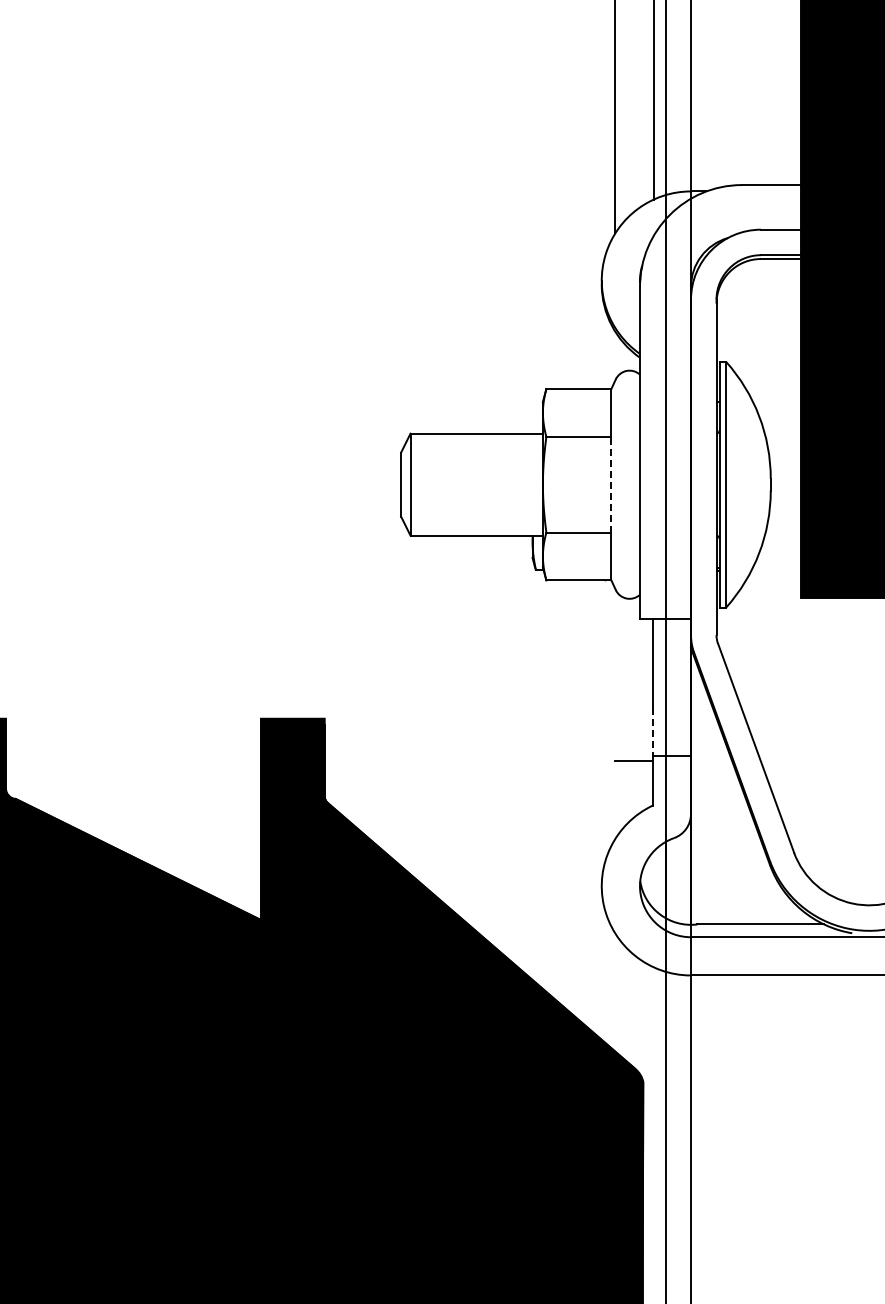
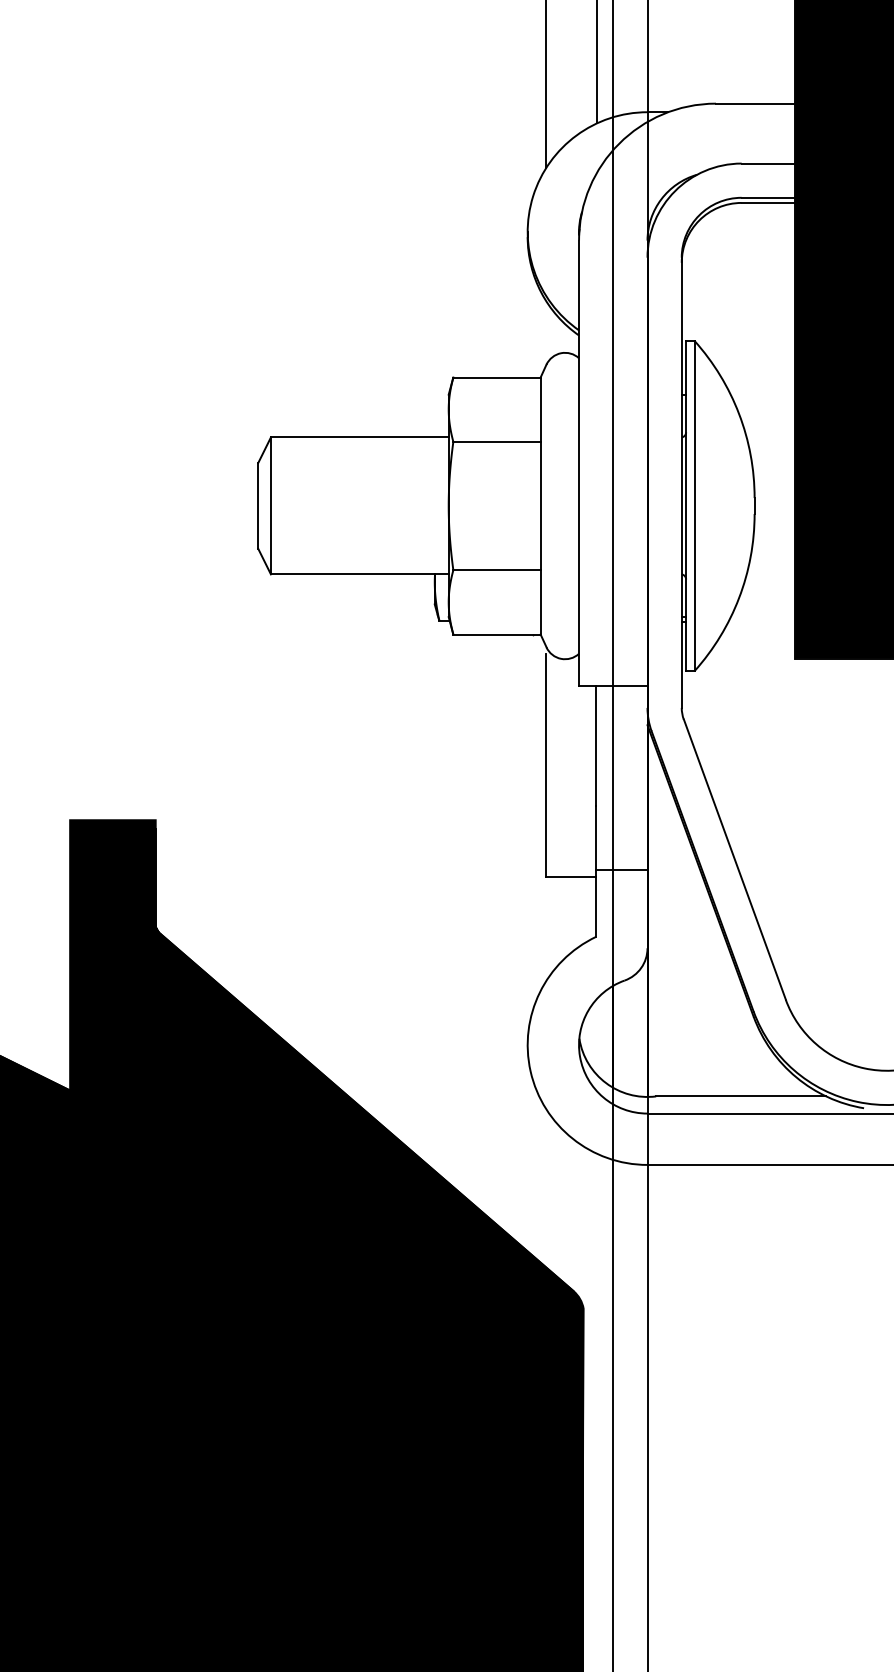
line: (611, 484) -> (540, 505), dashed -> solid
line: (615, 677) -> (546, 764), added
line: (652, 731) -> (595, 837), dashed -> solid

